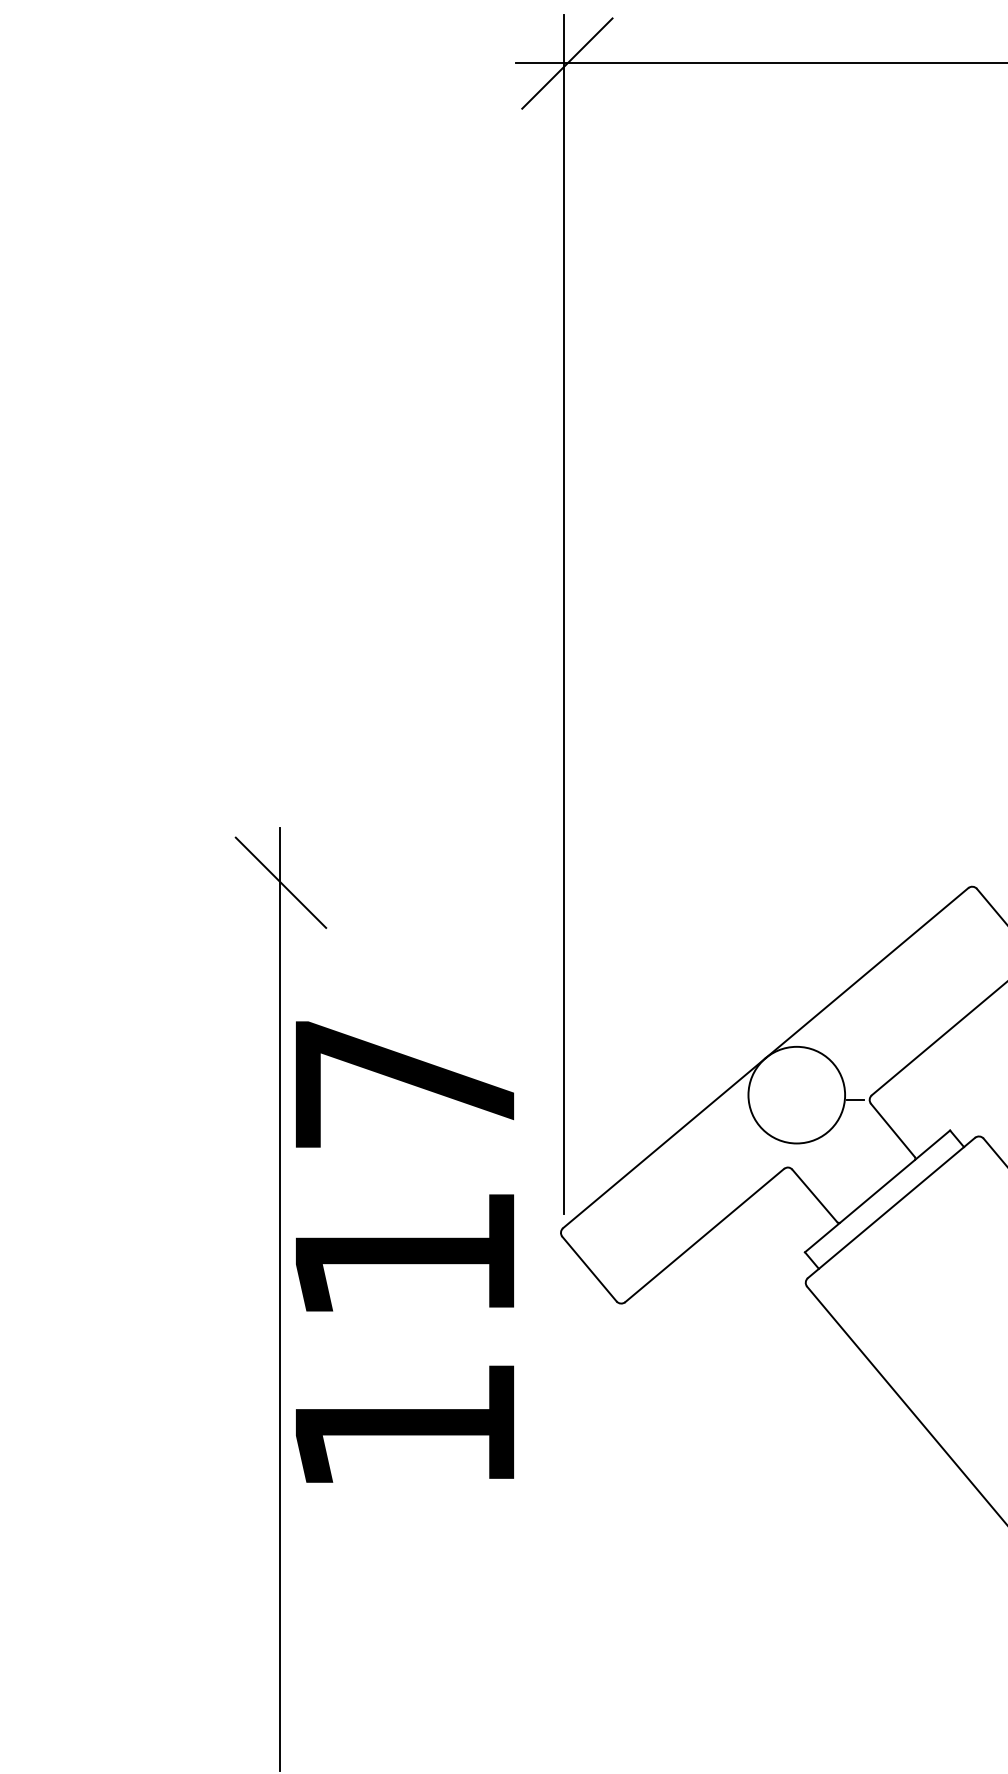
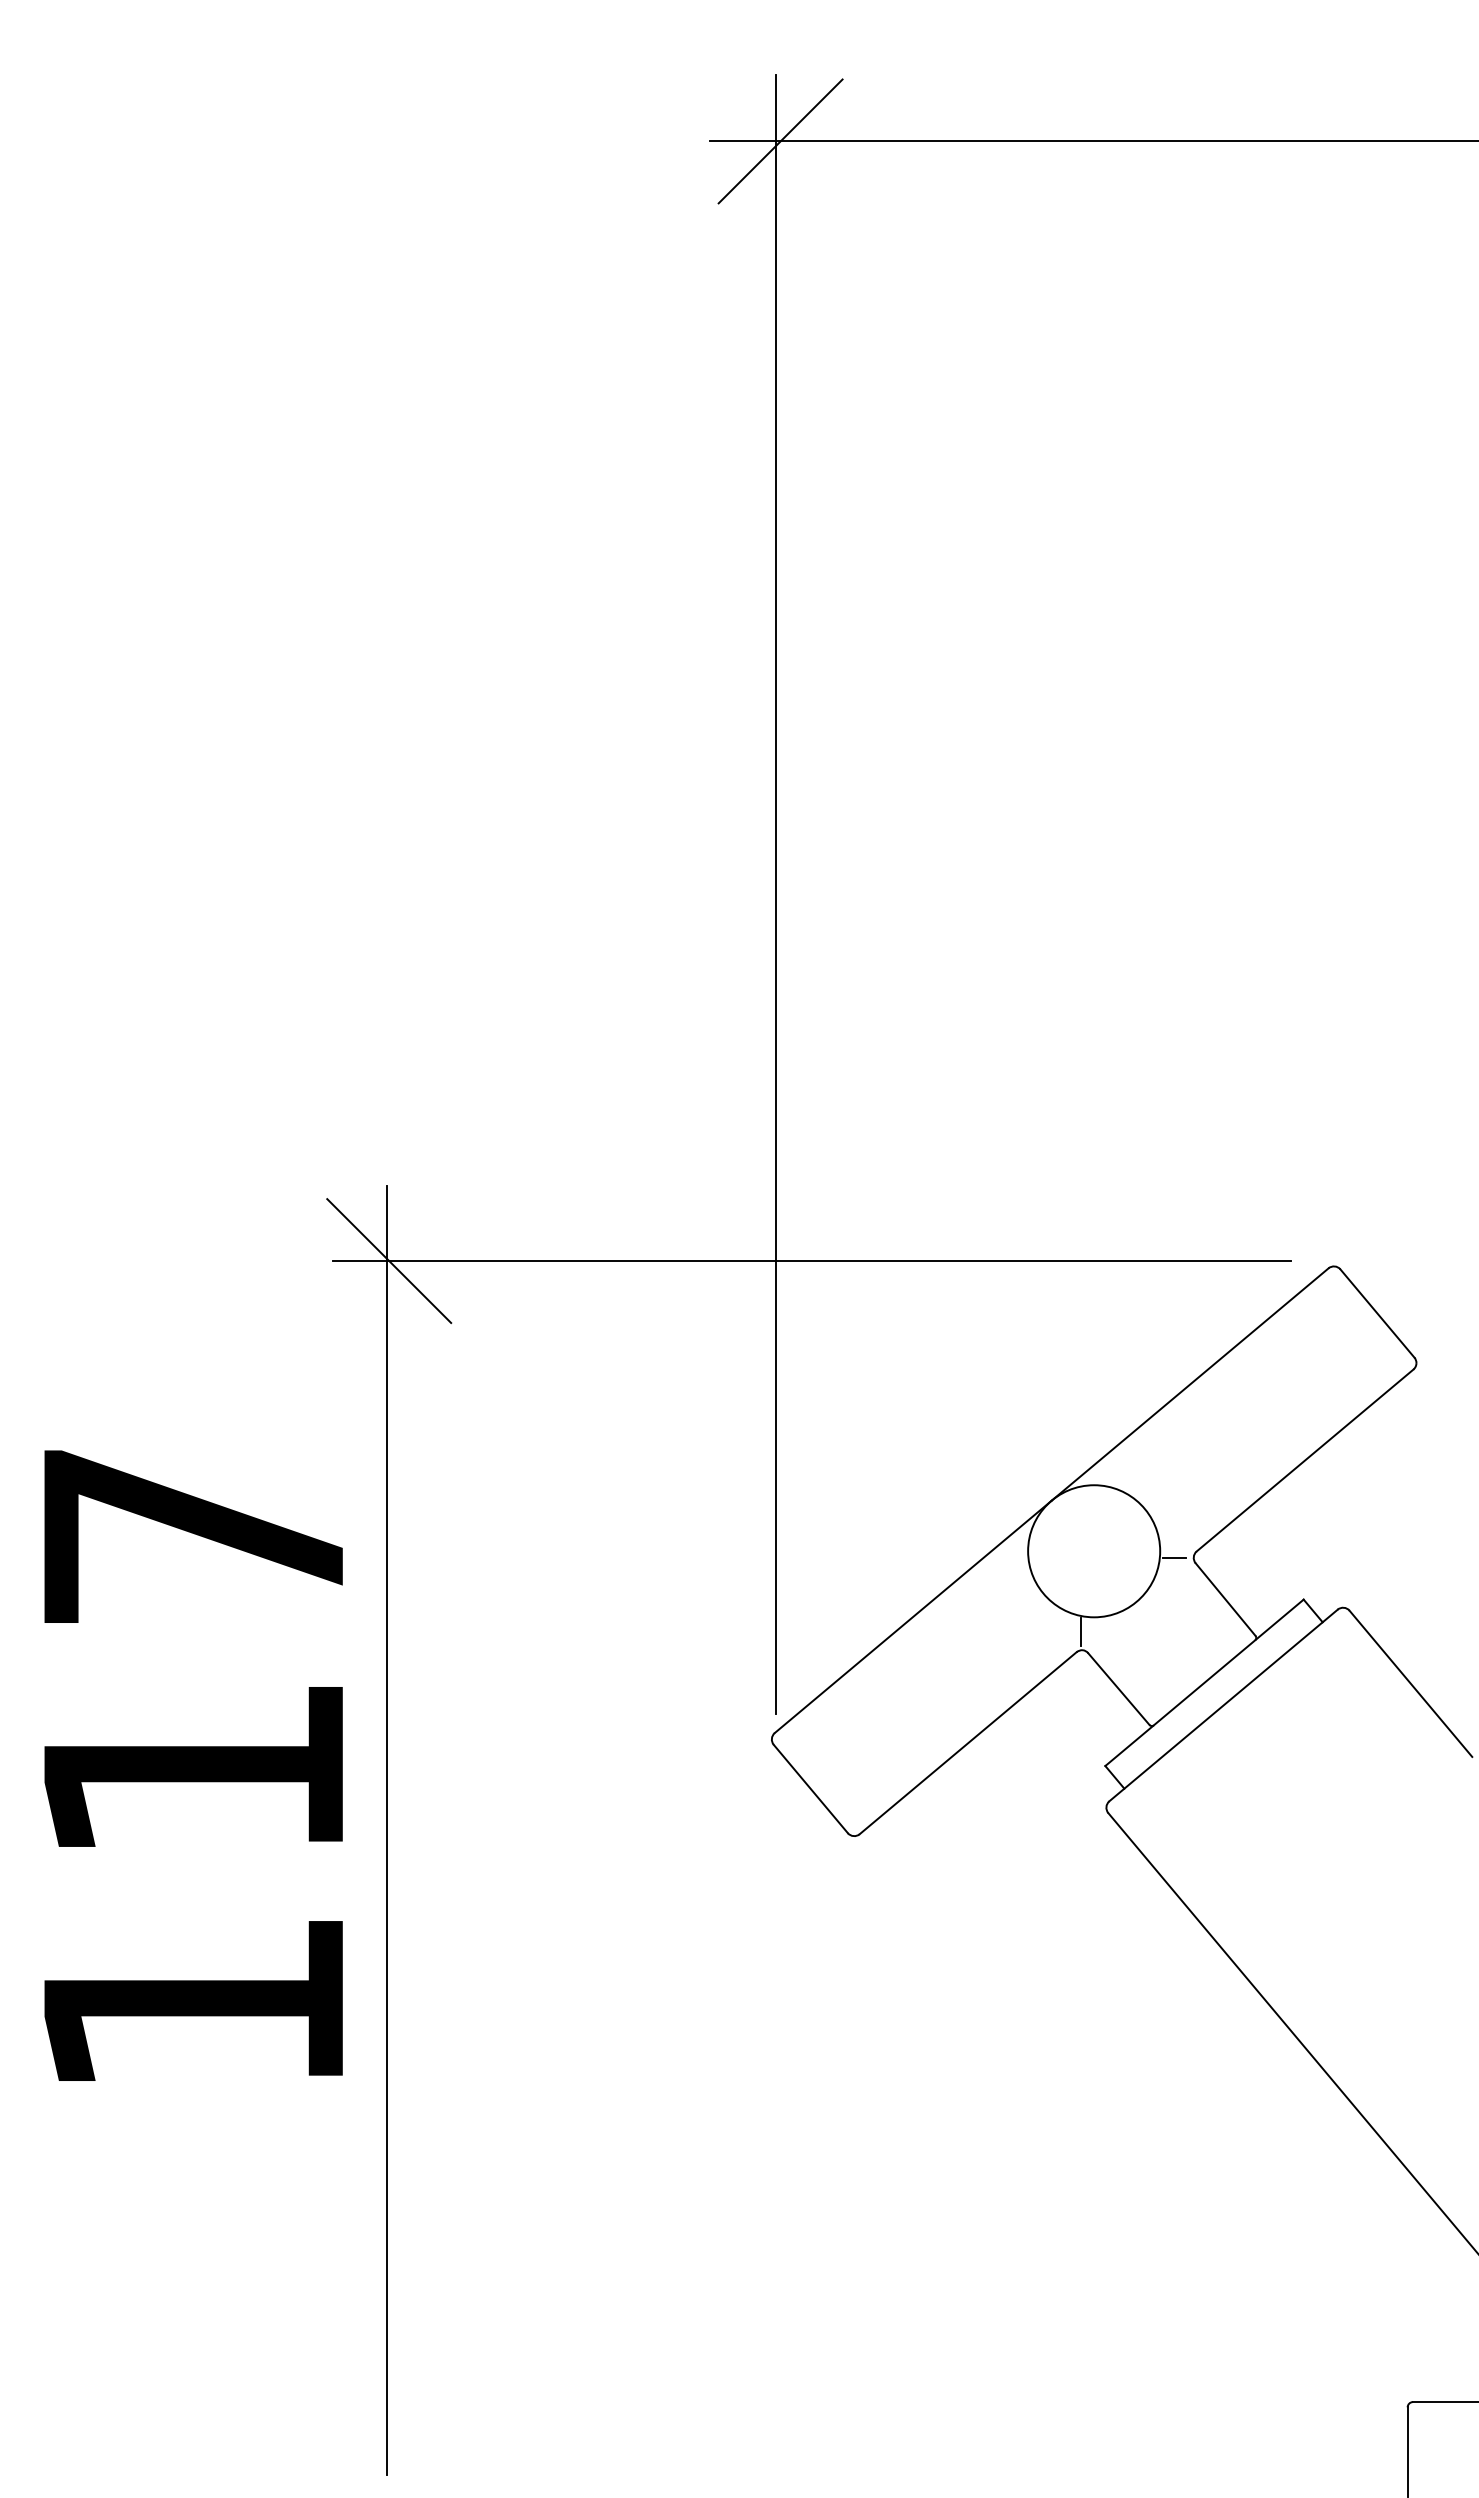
line: (589, 882) -> (811, 1260), added
line: (787, 1153) -> (1081, 1631), added
text: (404, 1251) -> (193, 1765), moved

